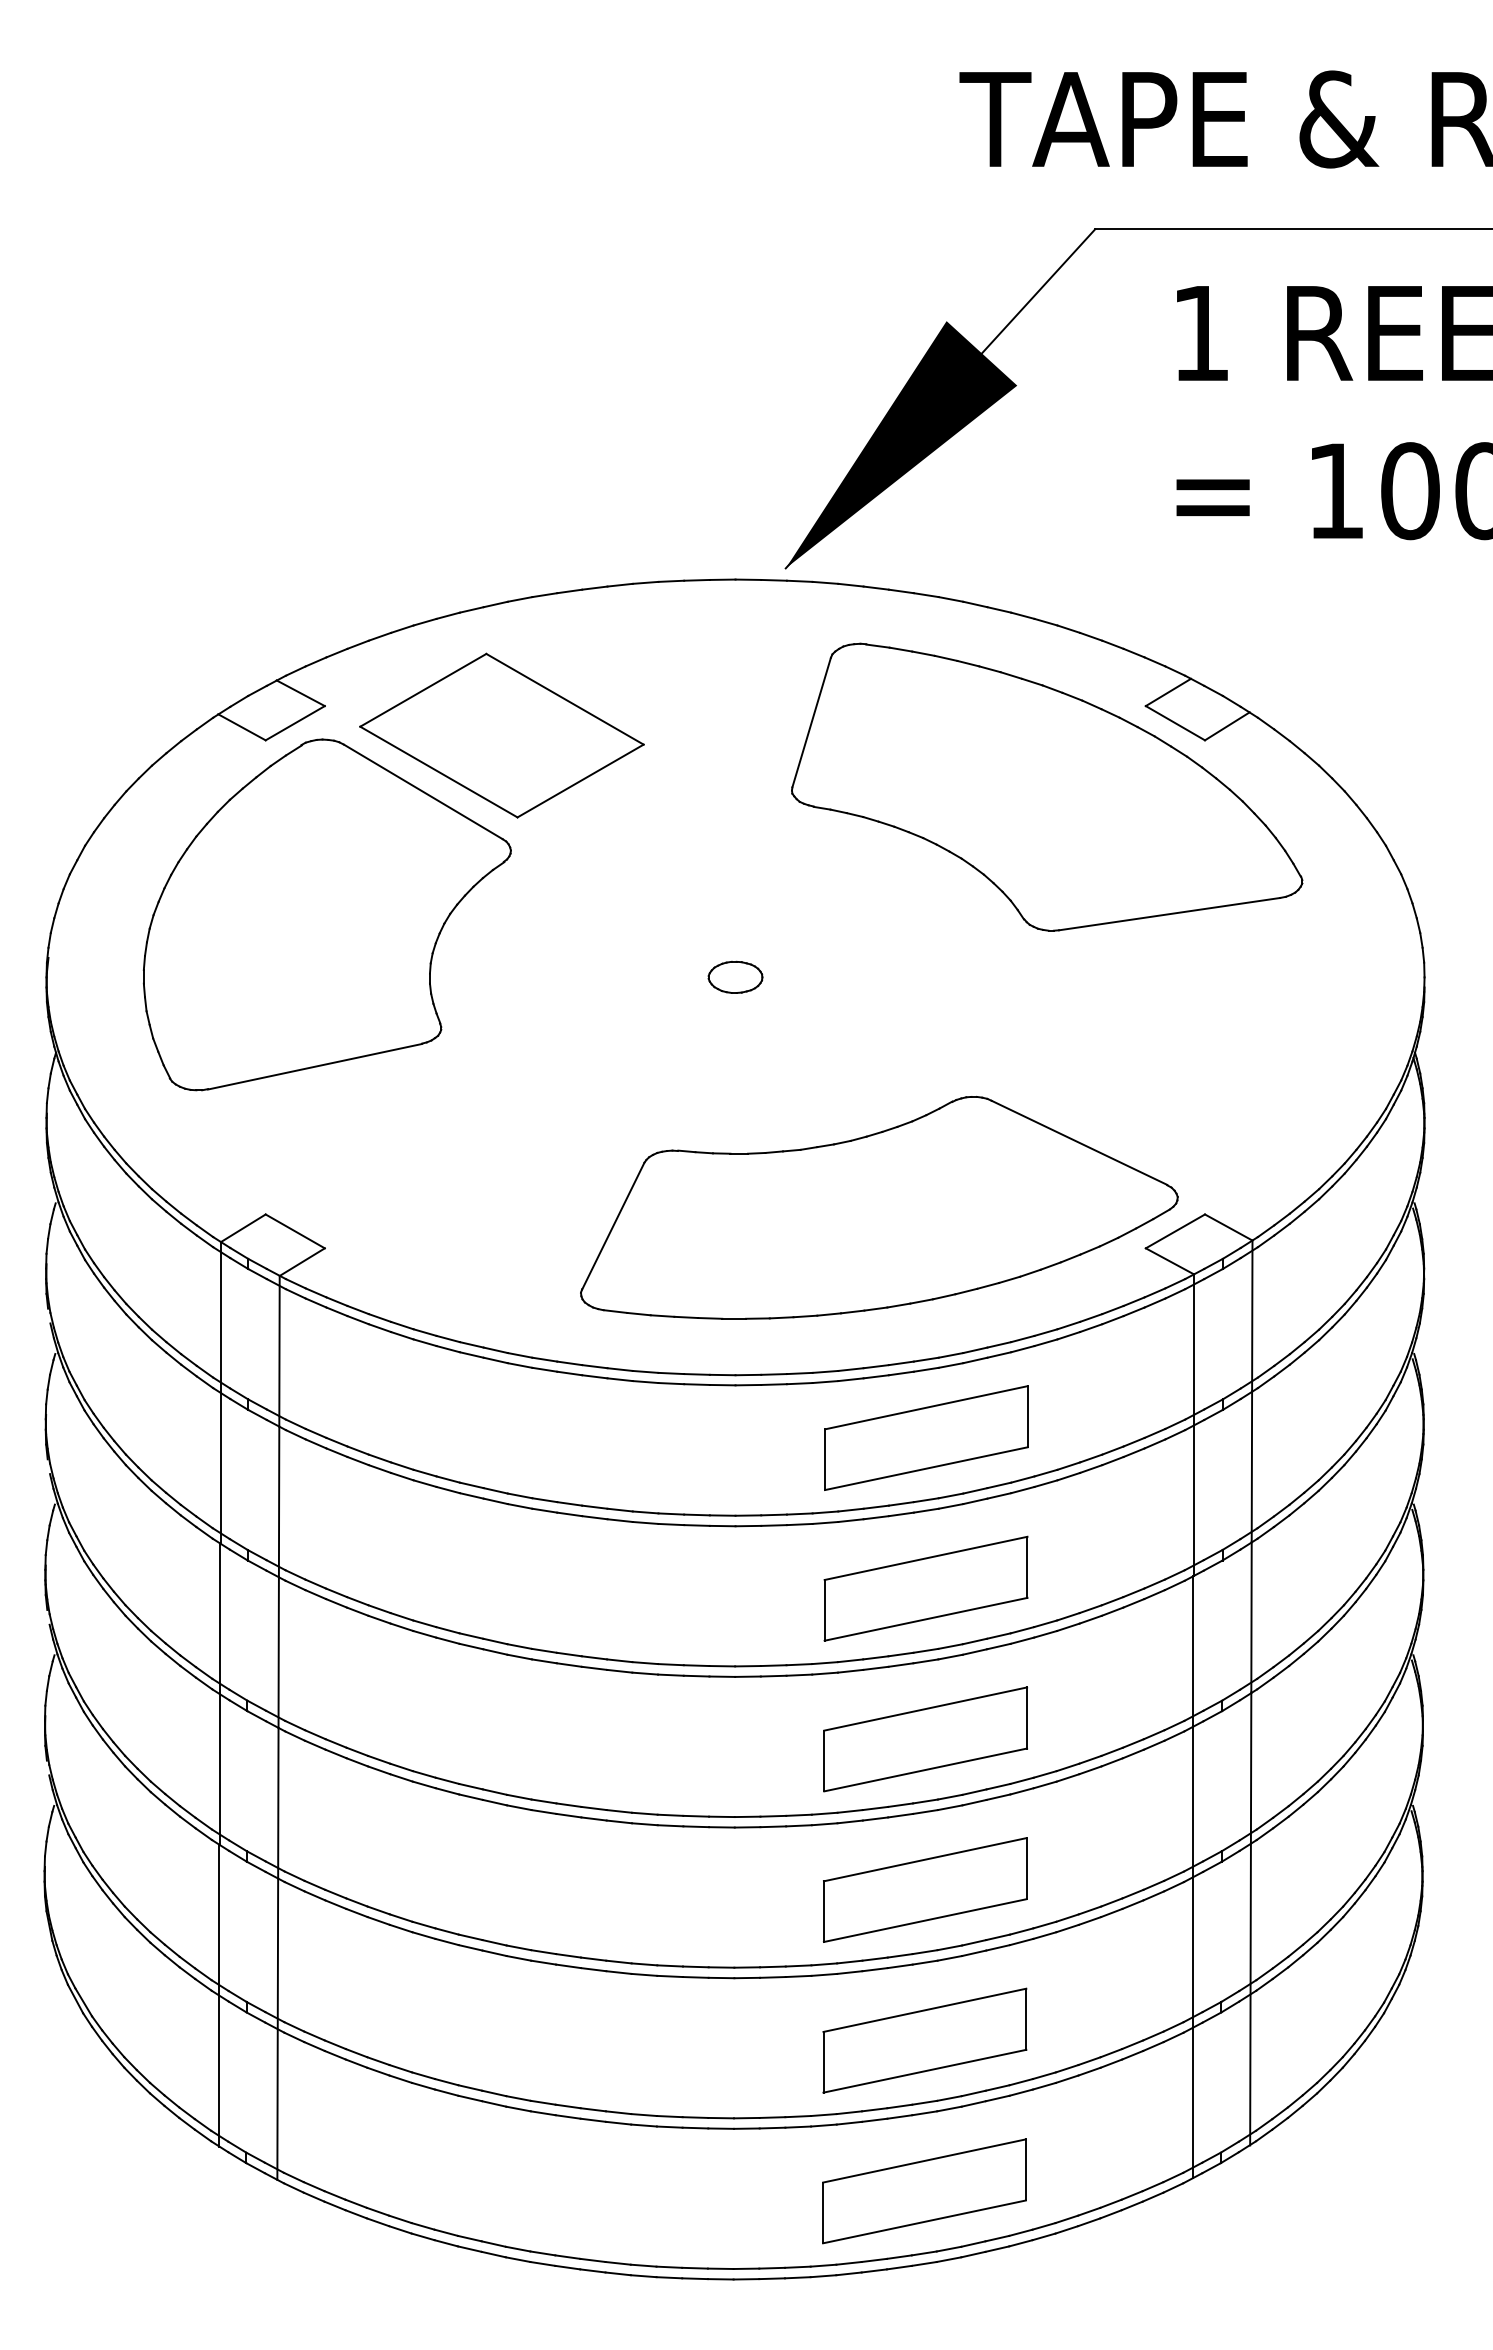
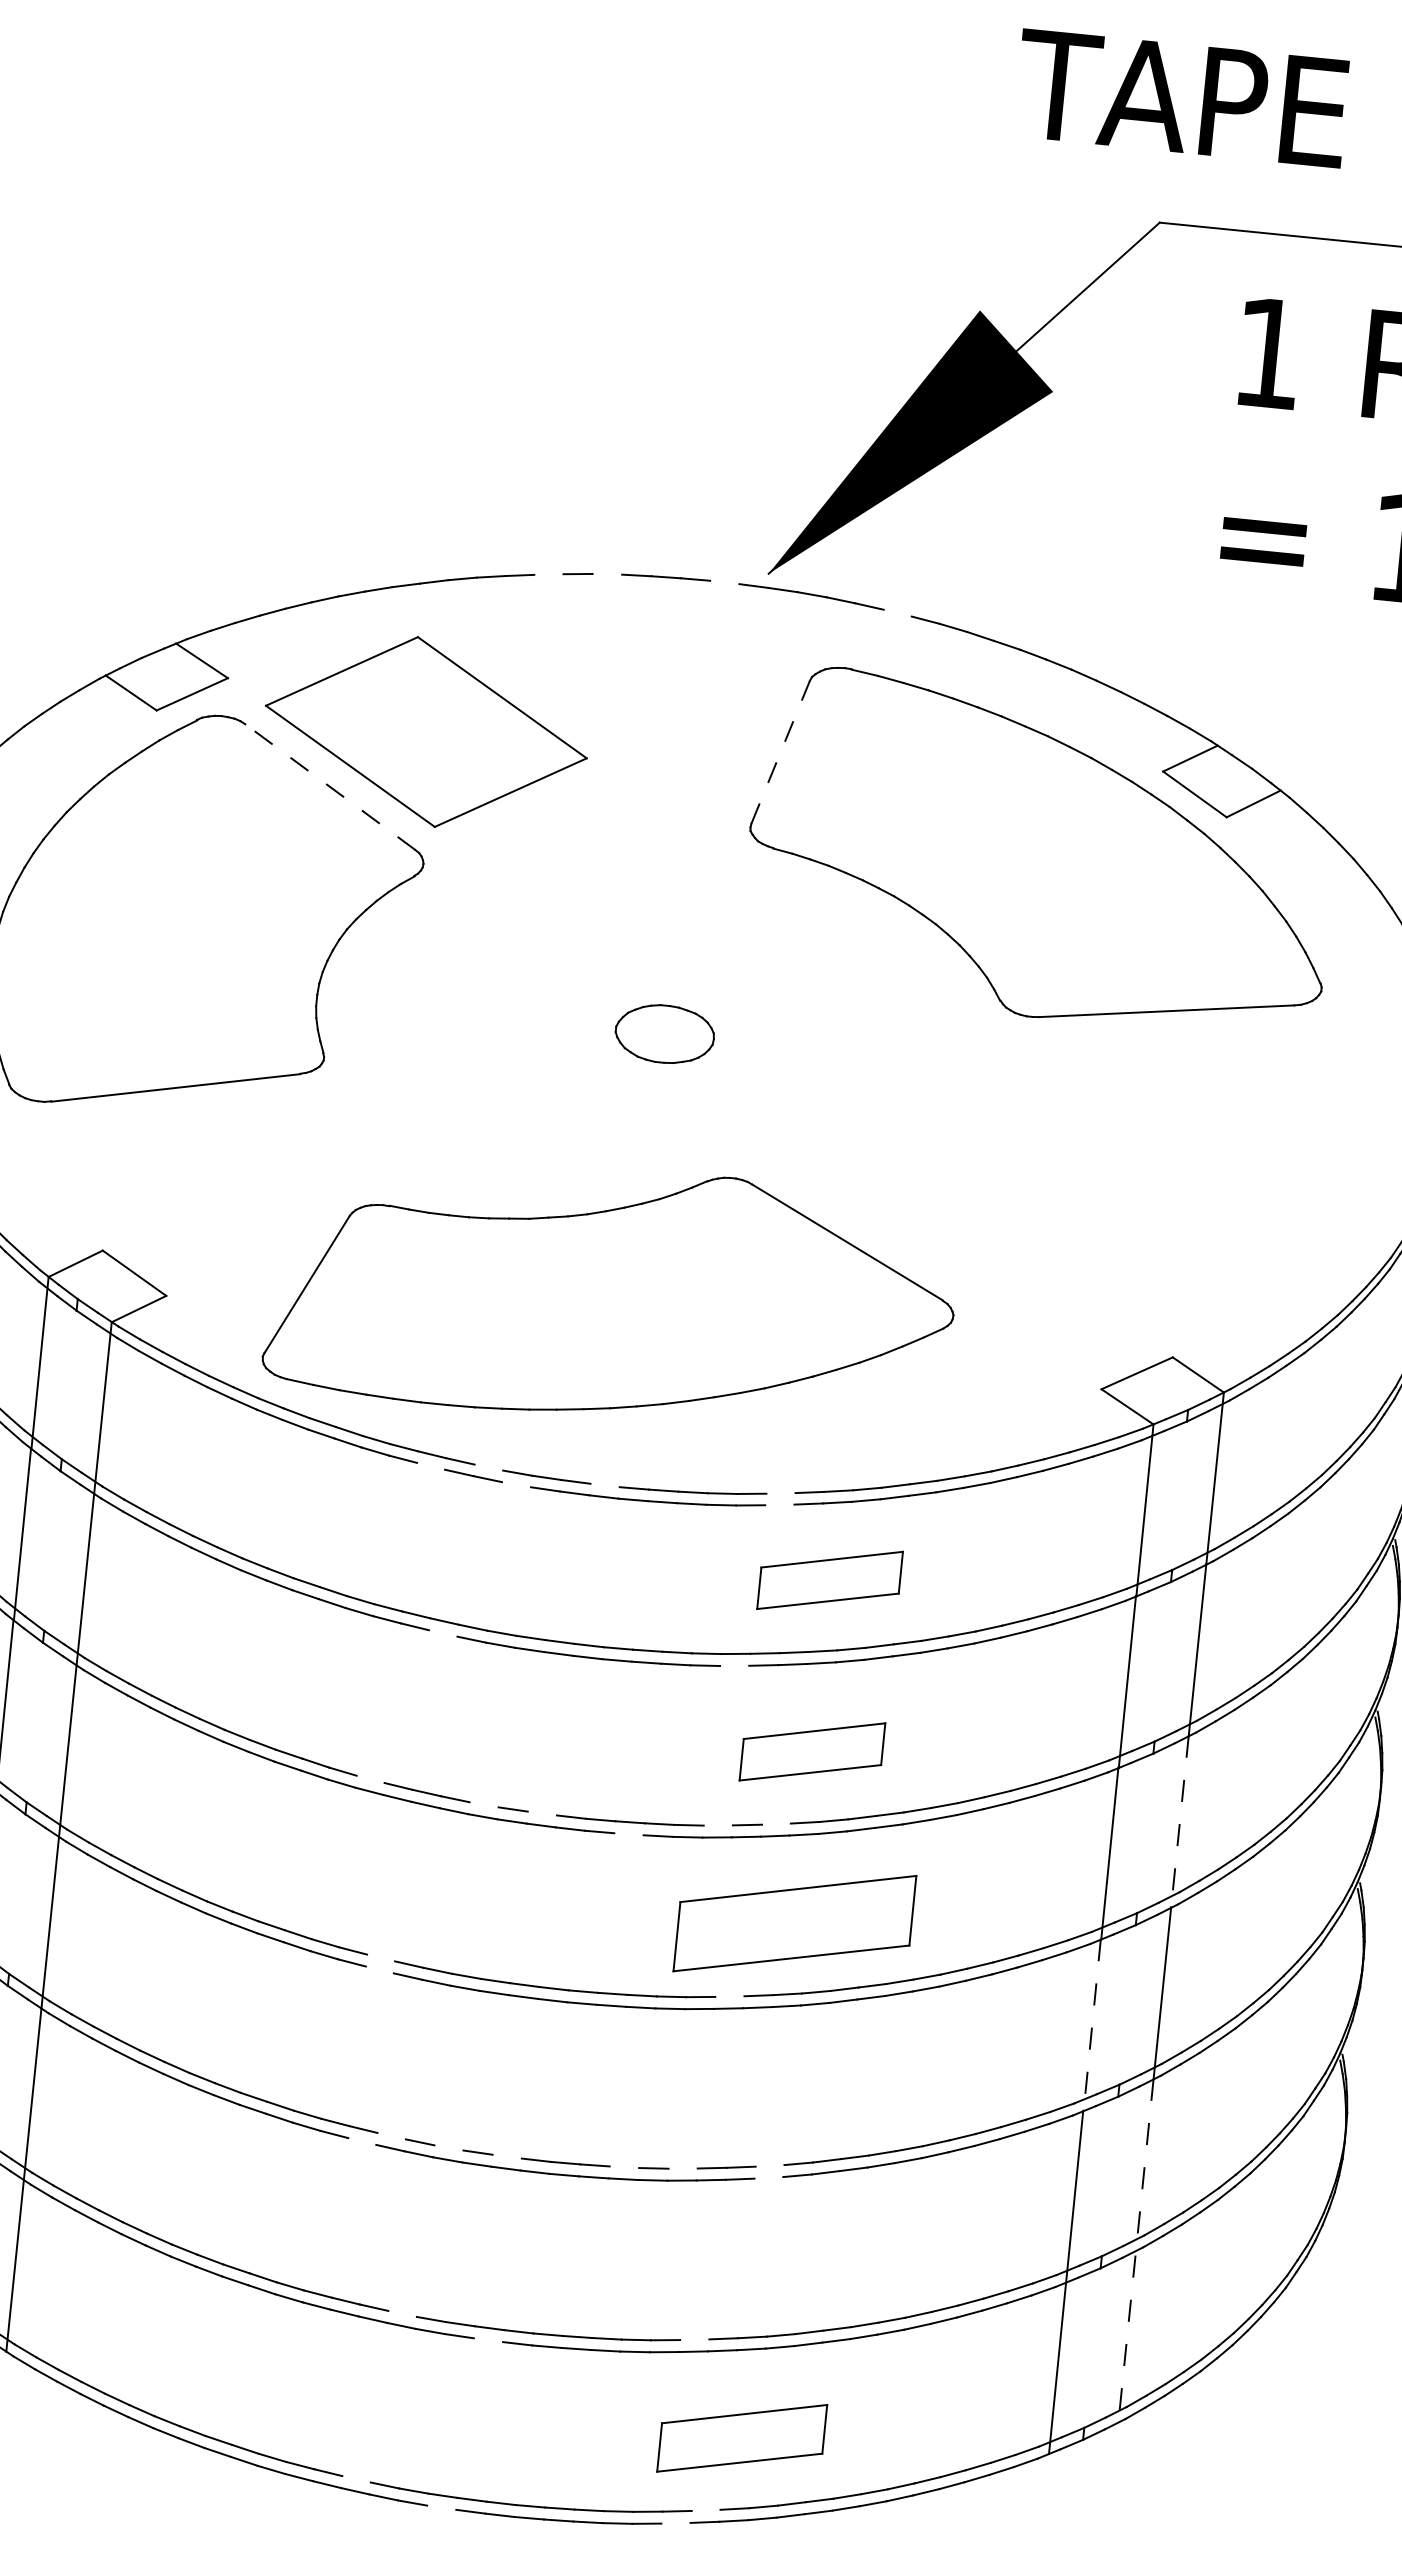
line: (748, 579) -> (724, 582), removed
line: (645, 582) -> (607, 573), removed
line: (594, 587) -> (548, 573), removed
line: (900, 591) -> (896, 613), removed
line: (811, 722) -> (780, 752), solid -> dashed
line: (422, 791) -> (329, 786), solid -> dashed
part: (735, 976) -> (665, 1032), size x1.6
part: (879, 1207) -> (612, 1293), moved
line: (875, 1366) -> (780, 1493), removed
line: (619, 1369) -> (488, 1467), removed
line: (569, 1373) -> (430, 1466), removed
line: (722, 1374) -> (604, 1484), removed
line: (875, 1376) -> (779, 1504), removed
line: (645, 1382) -> (516, 1485), removed
part: (926, 1437) -> (830, 1579), size x0.6
line: (594, 1517) -> (442, 1633), removed
line: (850, 1520) -> (734, 1665), removed
part: (925, 1588) -> (811, 1751), size x0.6
line: (1251, 1617) -> (1179, 1821), solid -> dashed
line: (543, 1650) -> (369, 1778), removed
line: (900, 1654) -> (775, 1824), removed
line: (850, 1660) -> (718, 1825), removed
line: (645, 1663) -> (484, 1805), removed
line: (696, 1665) -> (542, 1813), removed
line: (773, 1675) -> (628, 1833), removed
line: (1192, 1801) -> (1091, 2024), solid -> dashed
line: (568, 1804) -> (380, 1957), removed
line: (875, 1808) -> (729, 1996), removed
line: (568, 1815) -> (379, 1969), removed
part: (925, 1889) -> (777, 2094), removed
line: (924, 1952) -> (769, 2166), removed
line: (593, 1958) -> (391, 2135), removed
line: (849, 1961) -> (682, 2167), removed
line: (924, 1962) -> (768, 2177), removed
line: (644, 1964) -> (449, 2148), removed
line: (798, 1965) -> (624, 2166), removed
line: (568, 1966) -> (362, 2141), removed
line: (695, 1966) -> (506, 2156), removed
line: (1250, 1994) -> (1135, 2251), solid -> dashed
part: (924, 2040) -> (759, 2266), removed
line: (874, 2109) -> (694, 2339), removed
line: (618, 2112) -> (402, 2313), removed
line: (695, 2127) -> (488, 2339), removed
part: (924, 2191) -> (742, 2438), size x0.7
line: (898, 2256) -> (705, 2509), removed
line: (592, 2259) -> (356, 2478), removed
line: (873, 2270) -> (675, 2522), removed
line: (669, 2277) -> (441, 2507), removed

